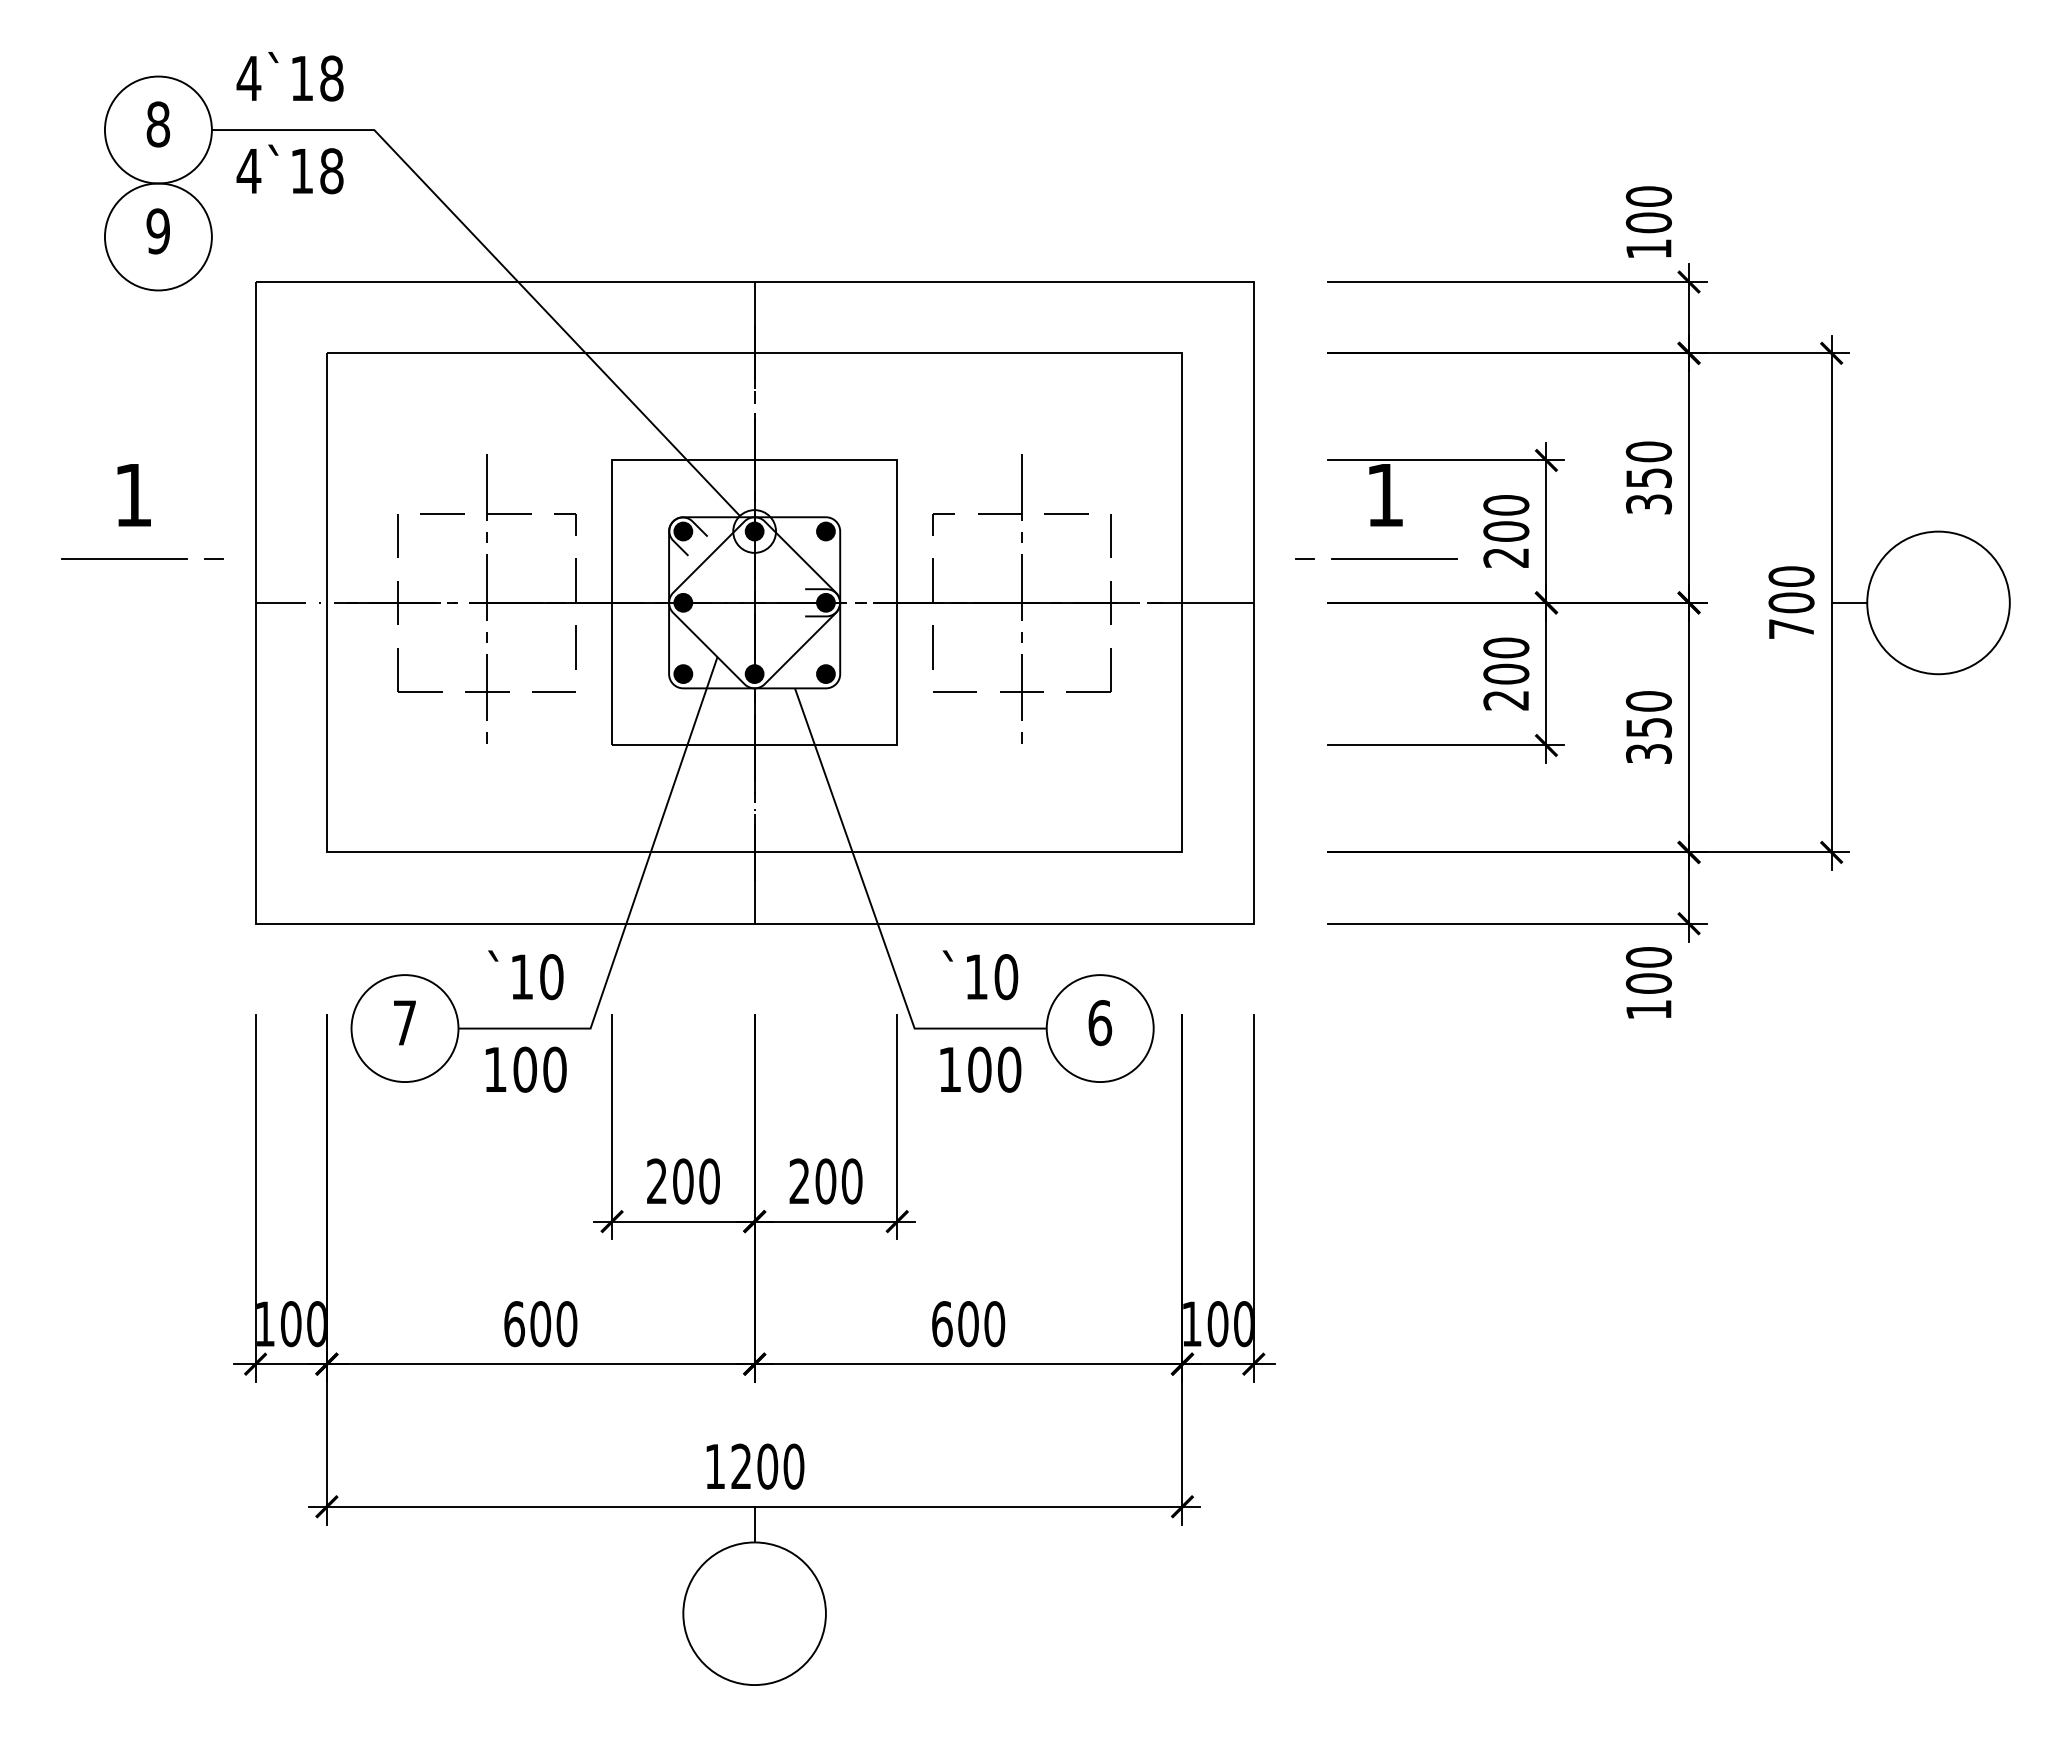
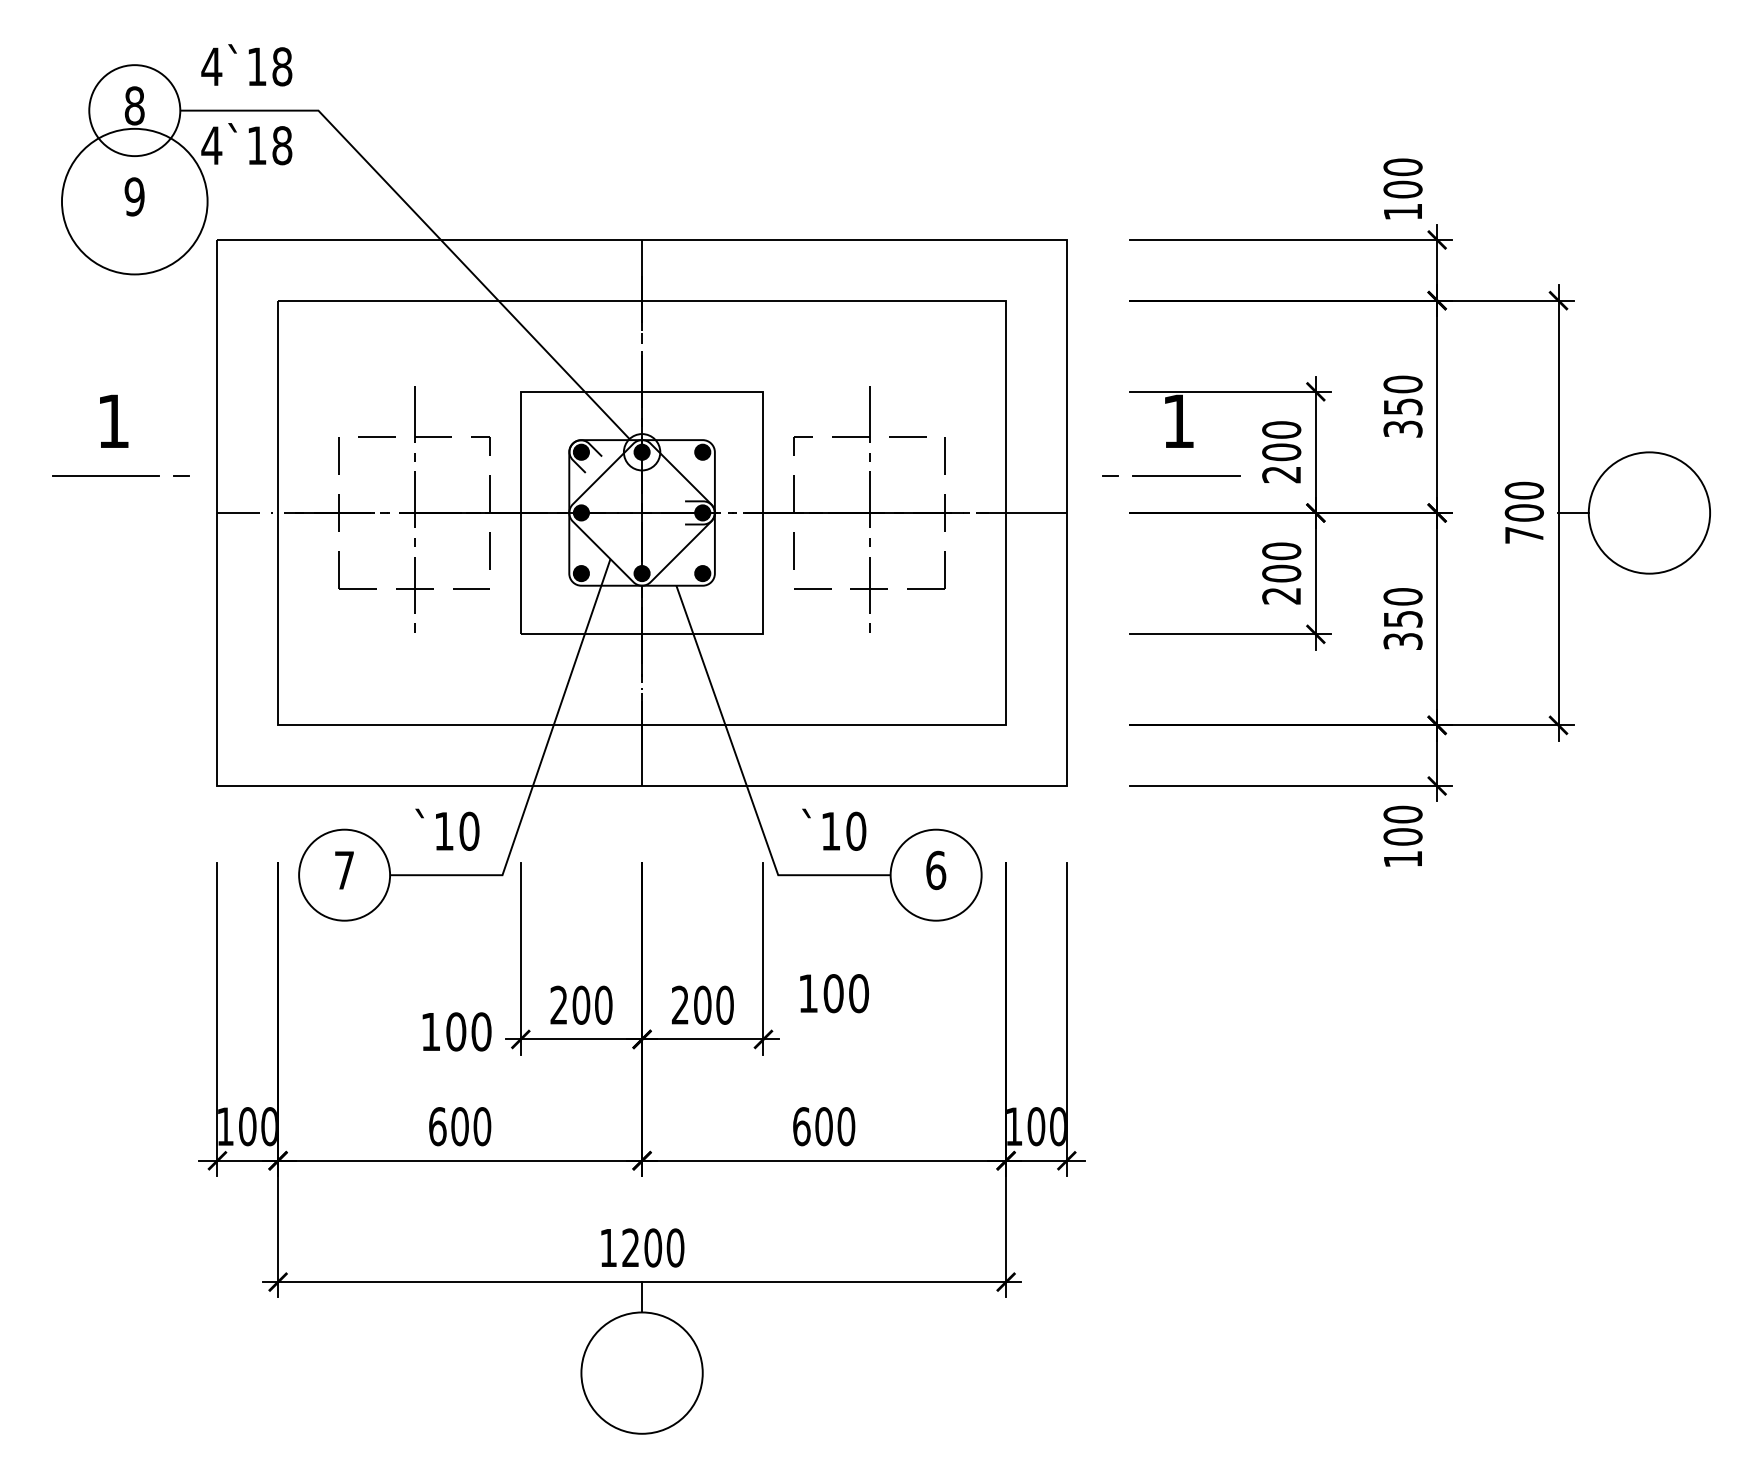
circle: (157, 236) -> (133, 201), size x1.6
text: (525, 1069) -> (456, 1031), moved
text: (980, 1069) -> (834, 993), moved

